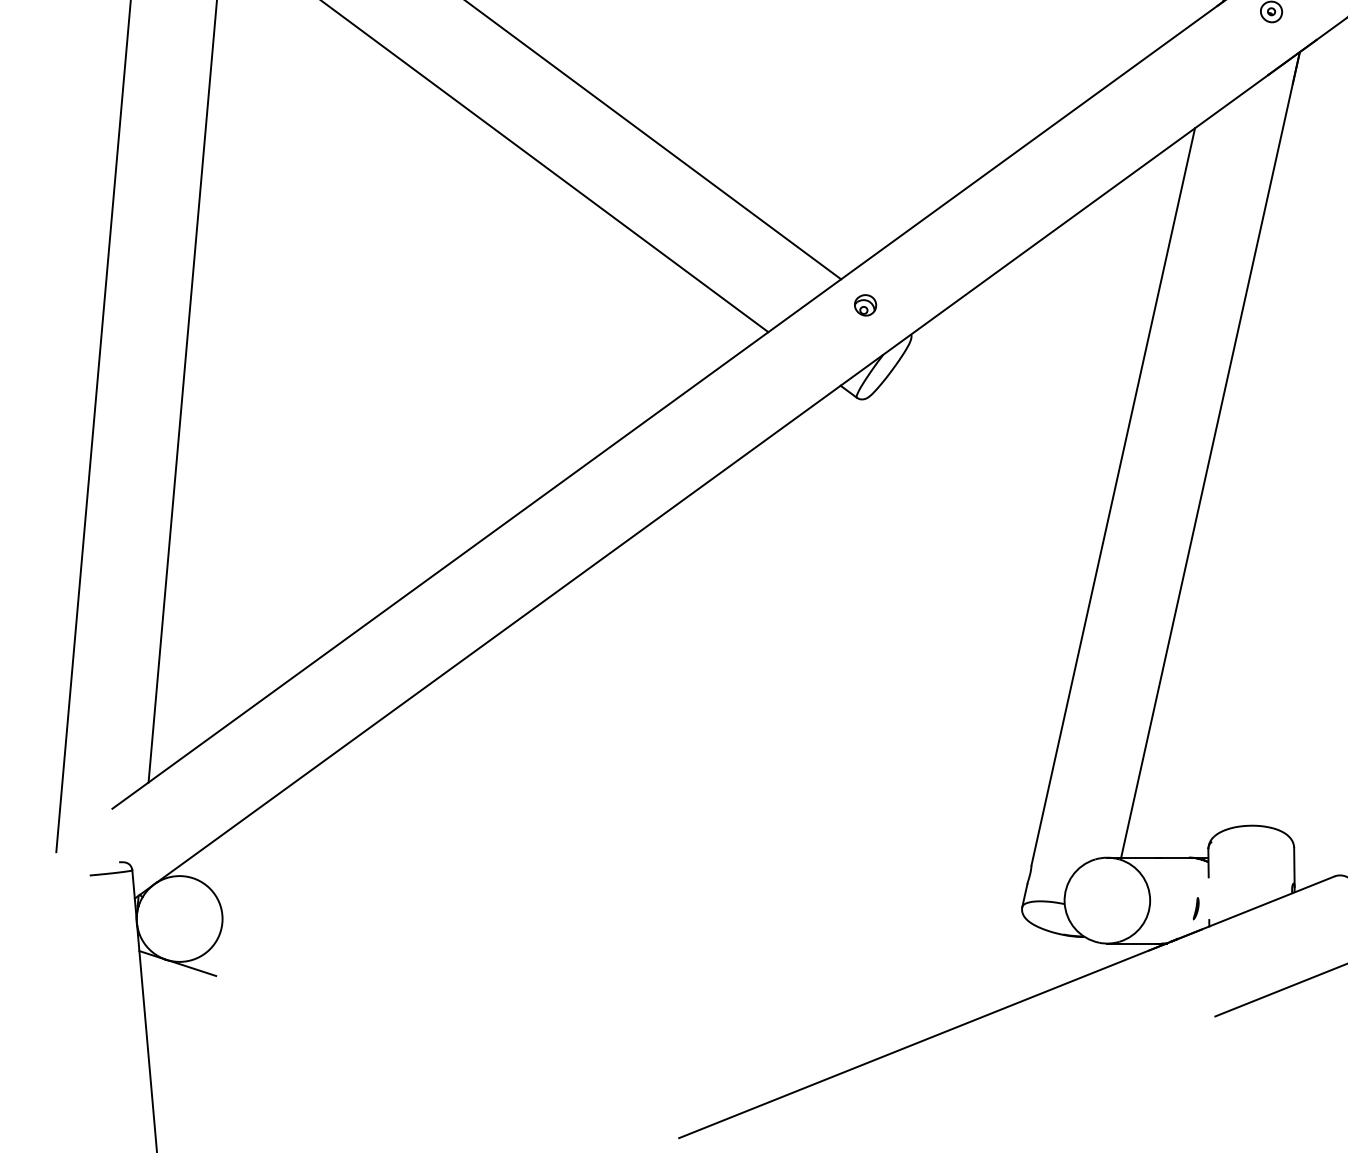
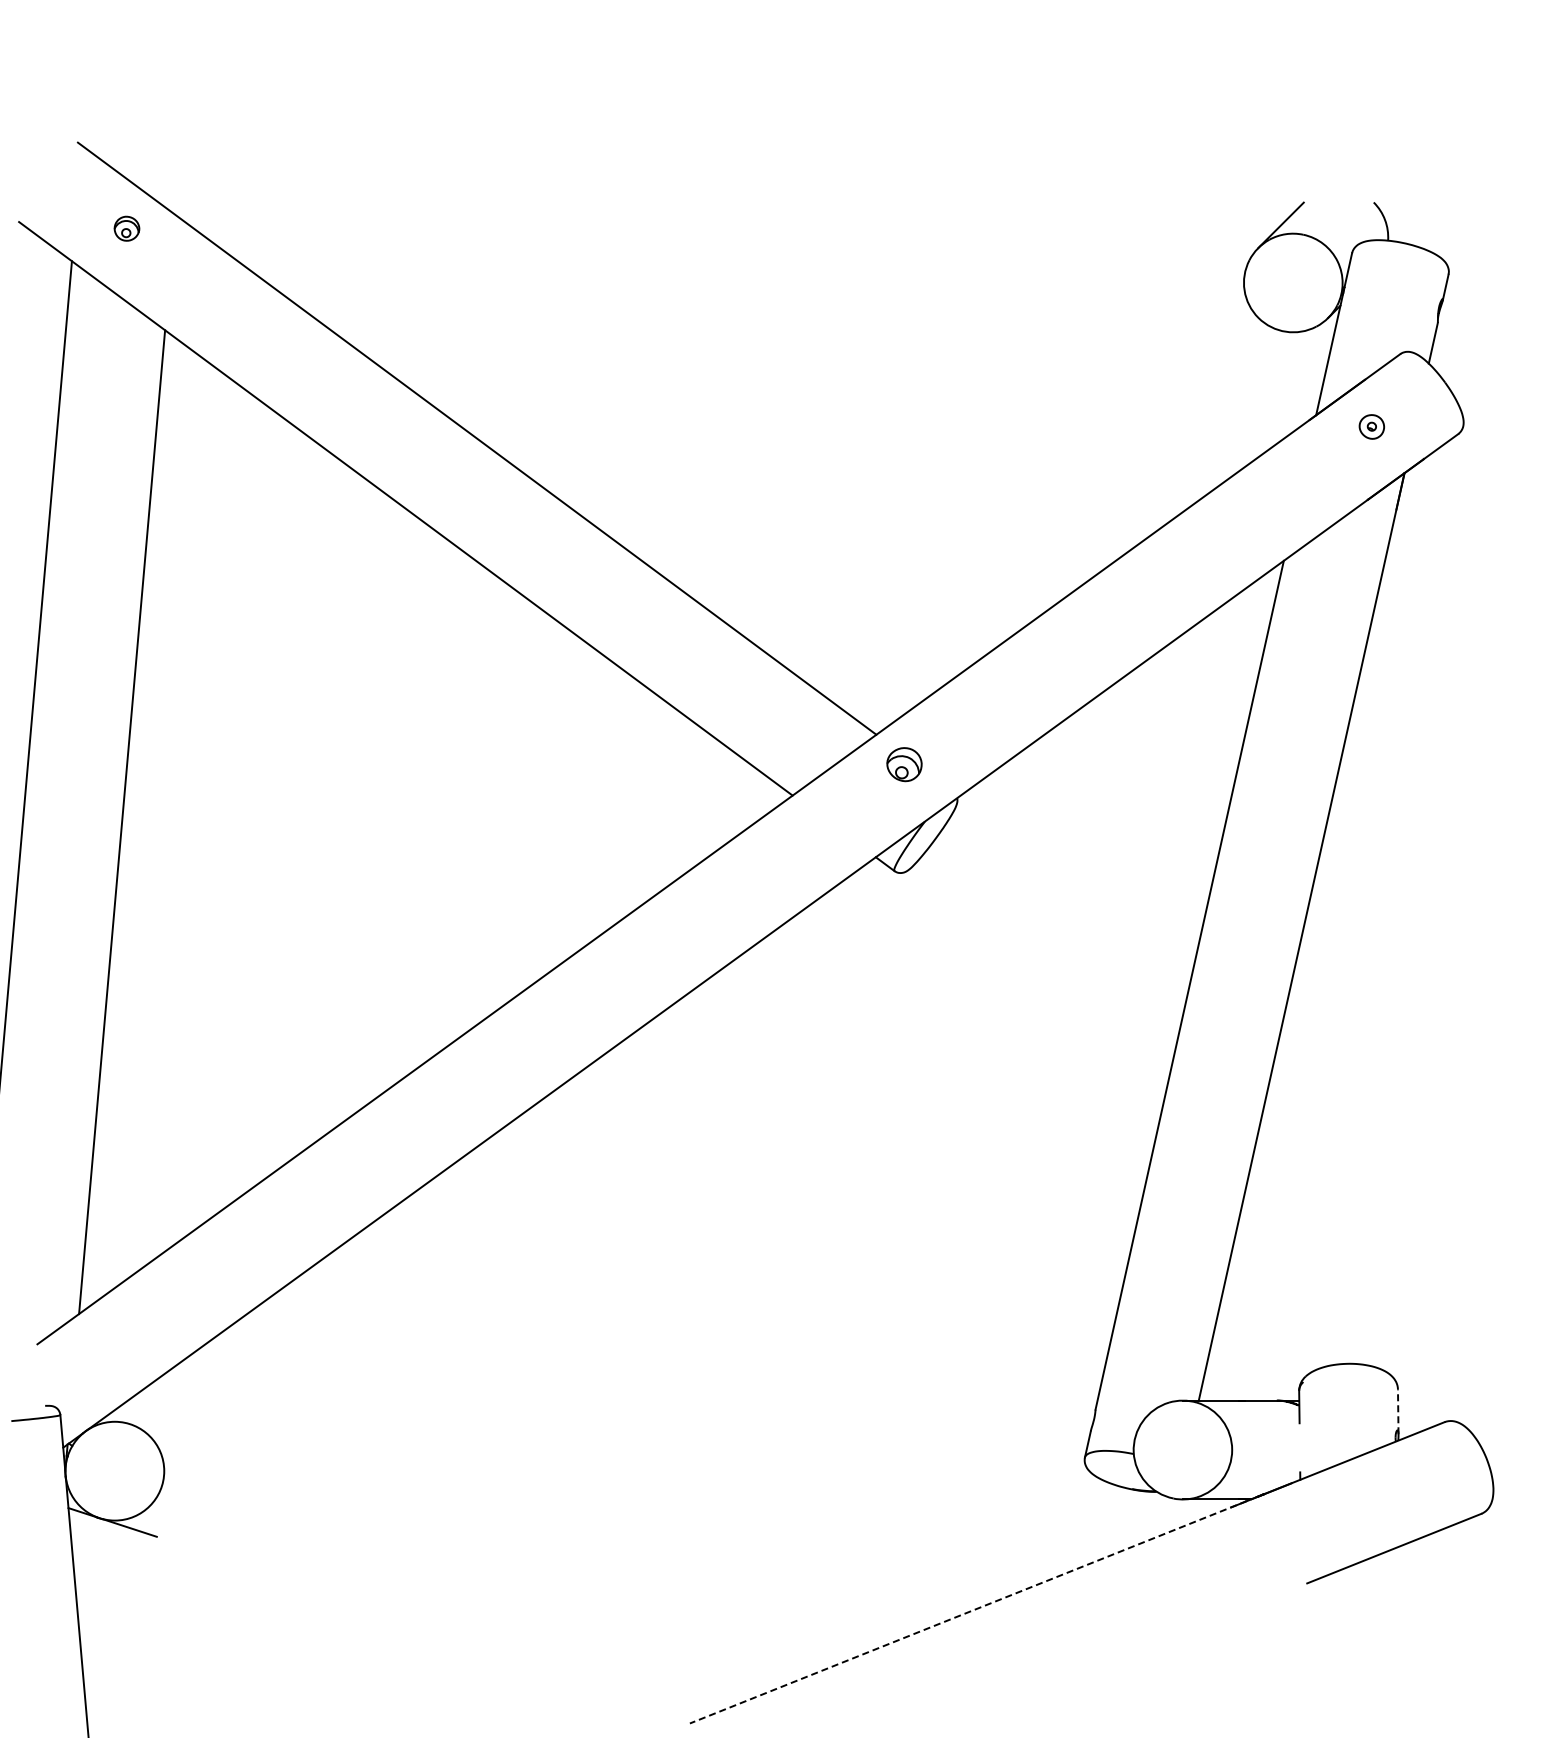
part: (865, 305) -> (904, 764), size x1.4
line: (1294, 867) -> (1398, 1411), solid -> dashed
part: (1195, 908) -> (1284, 1459), removed
line: (925, 1040) -> (973, 1610), solid -> dashed

